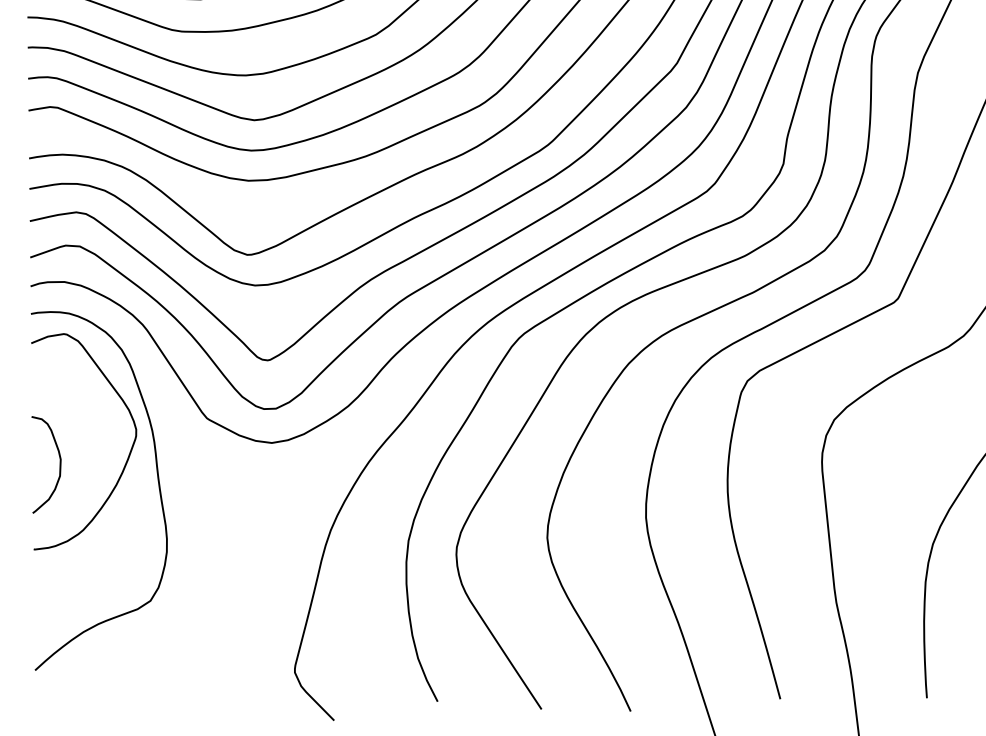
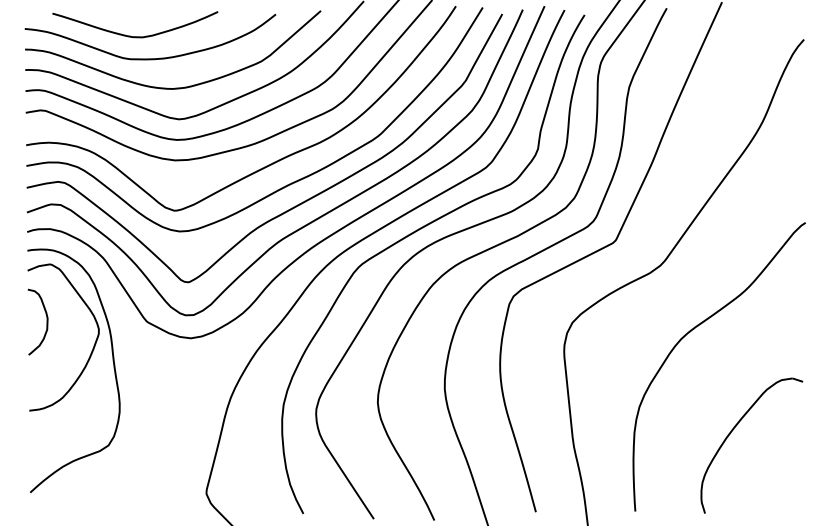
curve: (59, 463) -> (46, 321), moved

